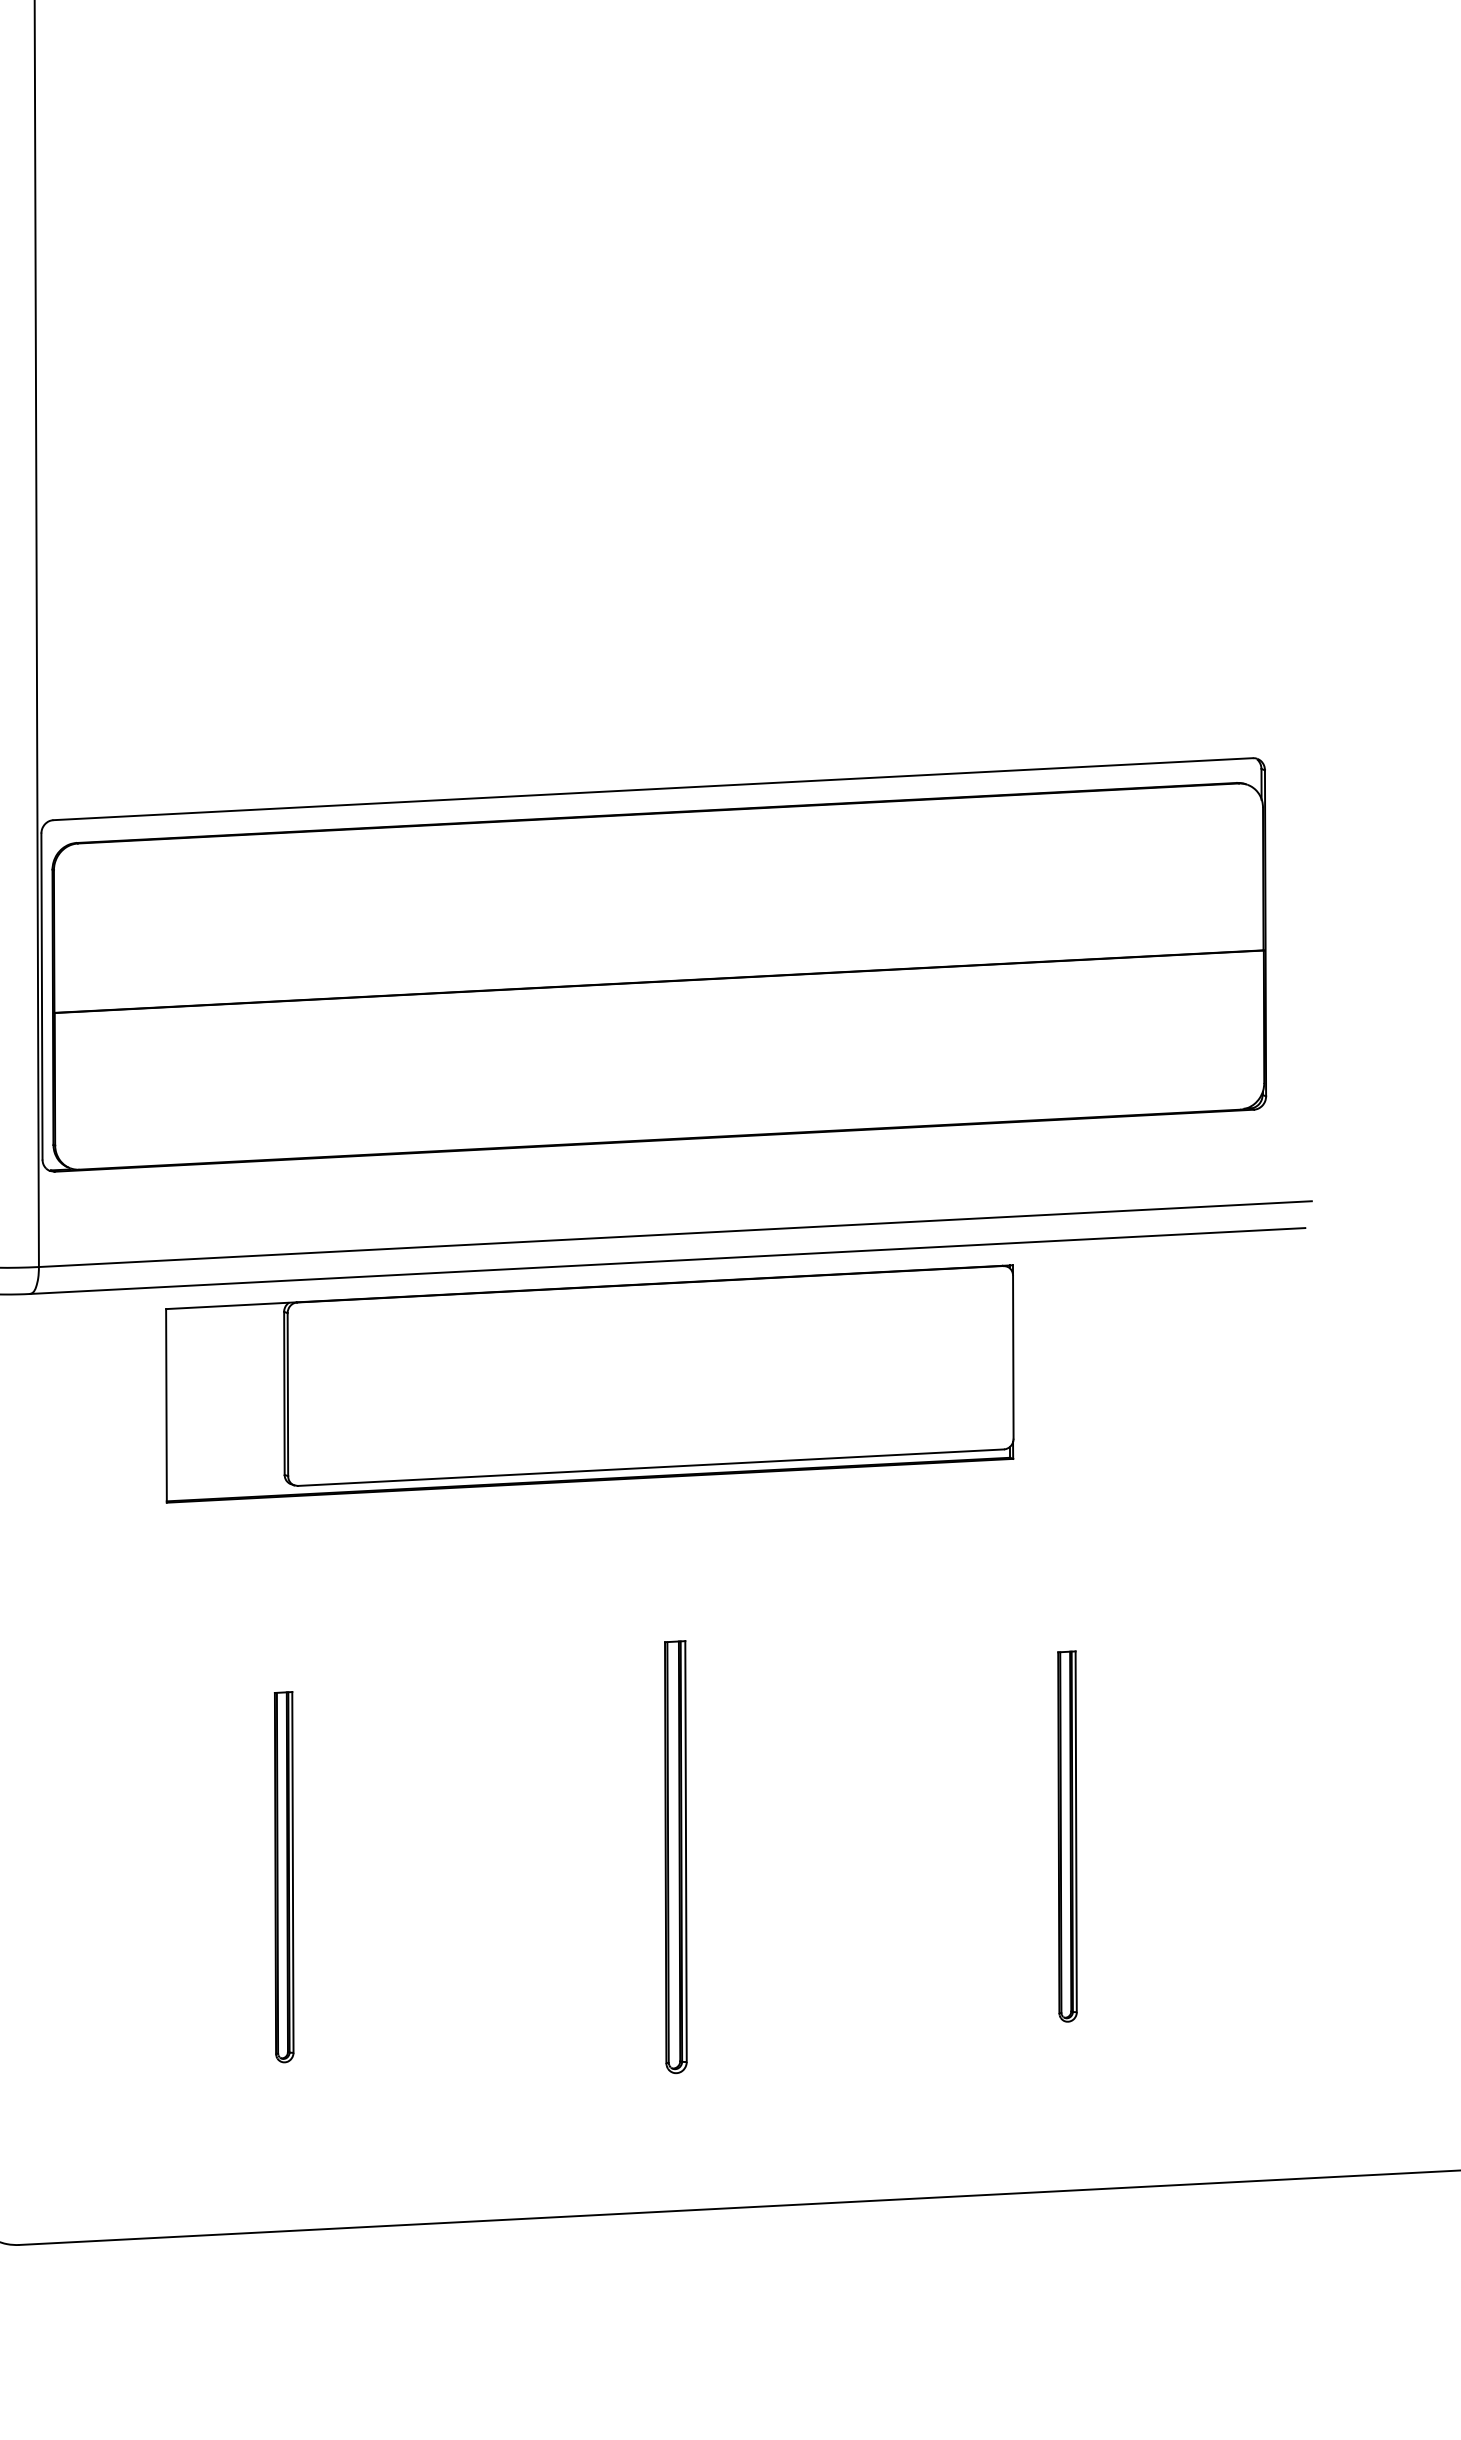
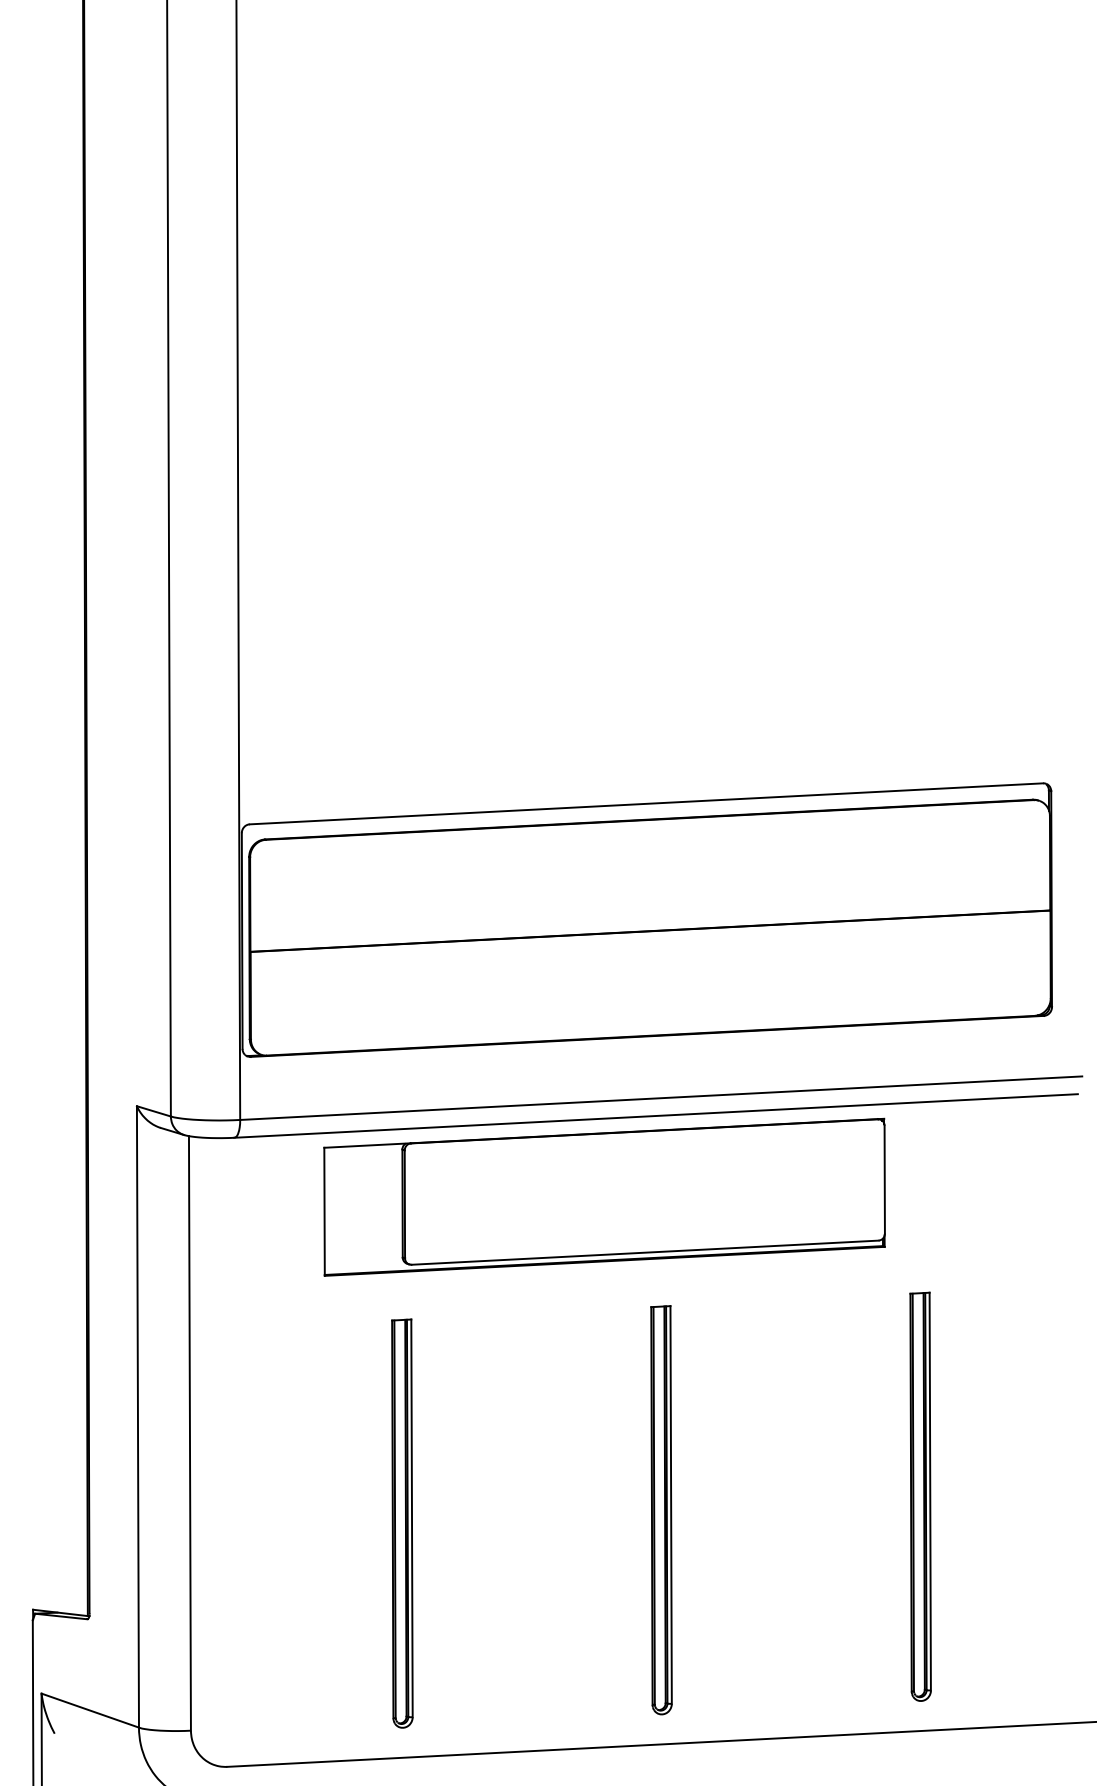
part: (1067, 1836) -> (920, 1496), size x1.67
part: (675, 1857) -> (661, 1510), size x1.43
part: (284, 1877) -> (402, 1523), size x1.67

